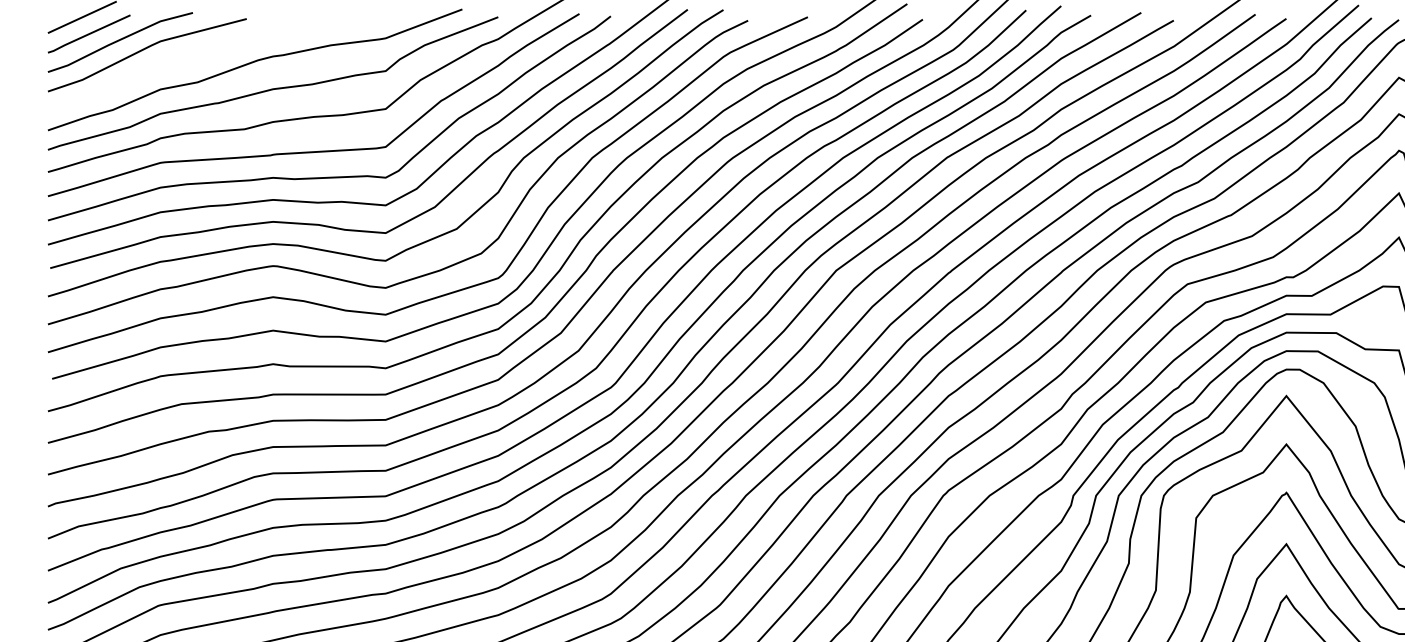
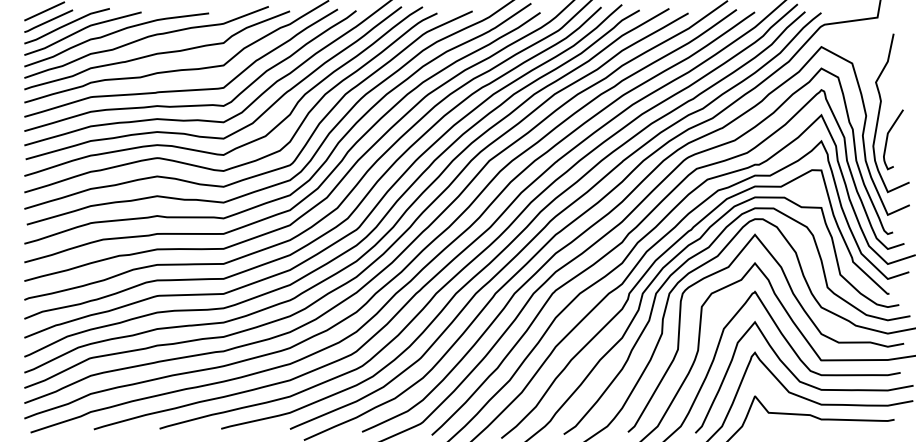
curve: (202, 54) -> (115, 33), added

